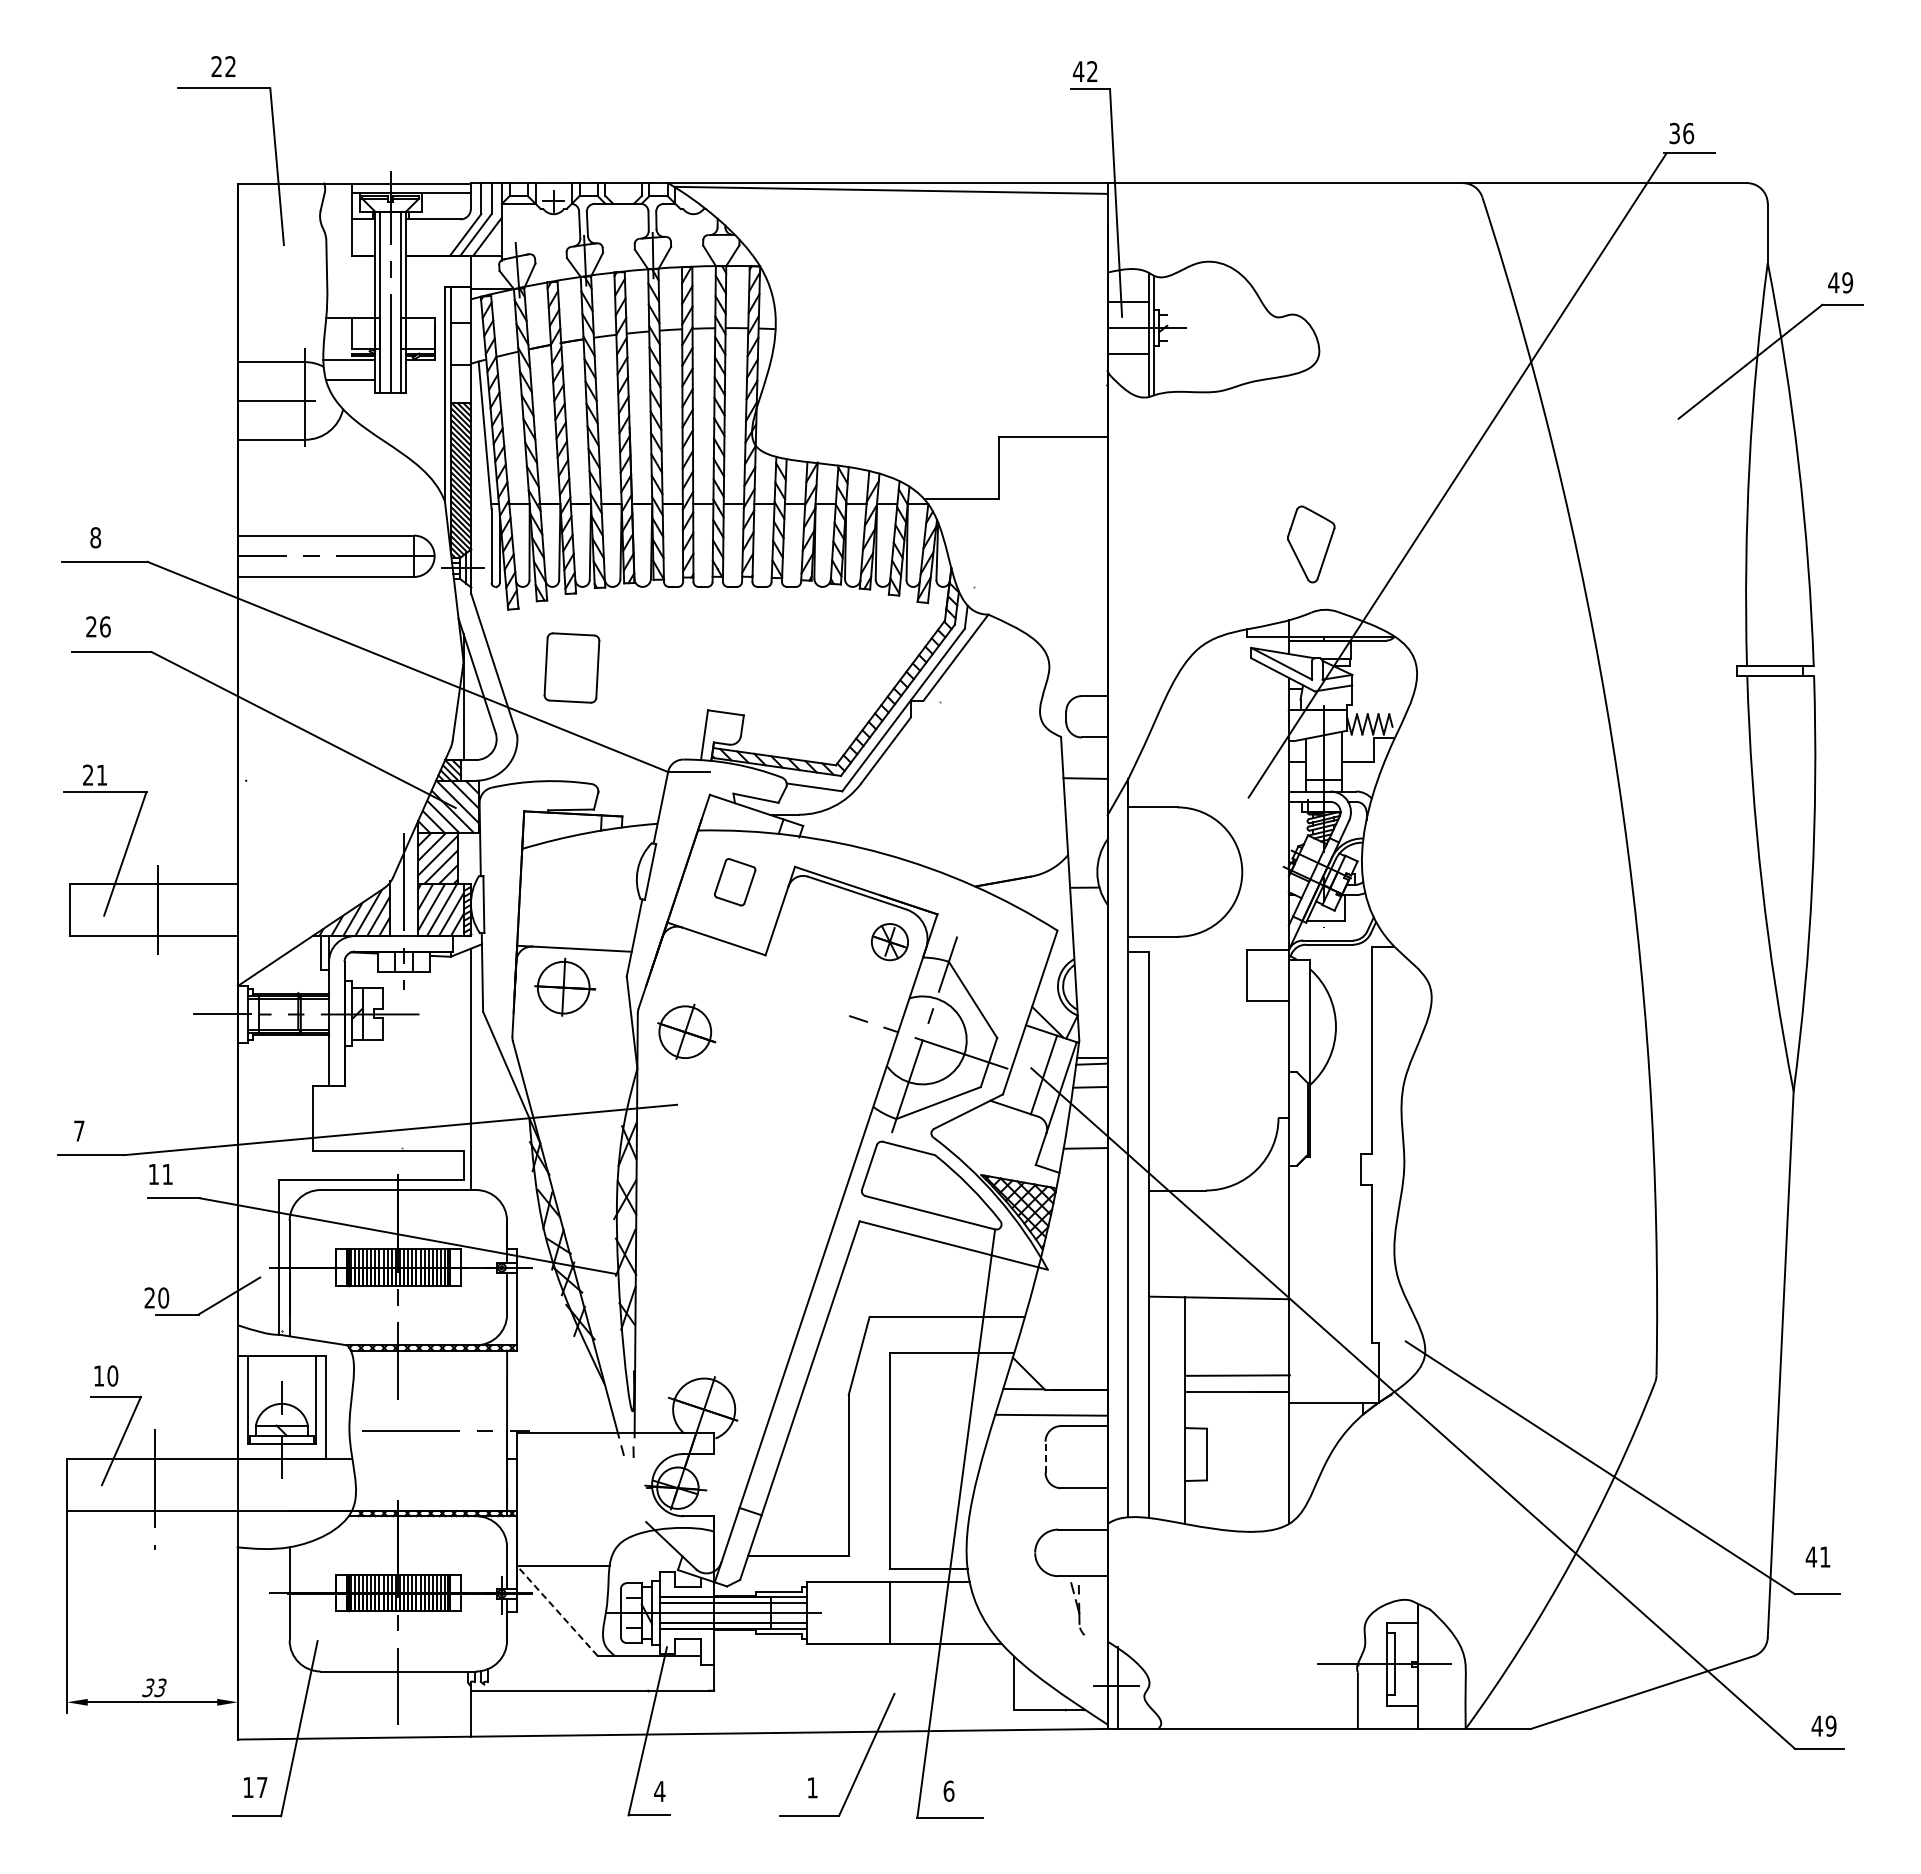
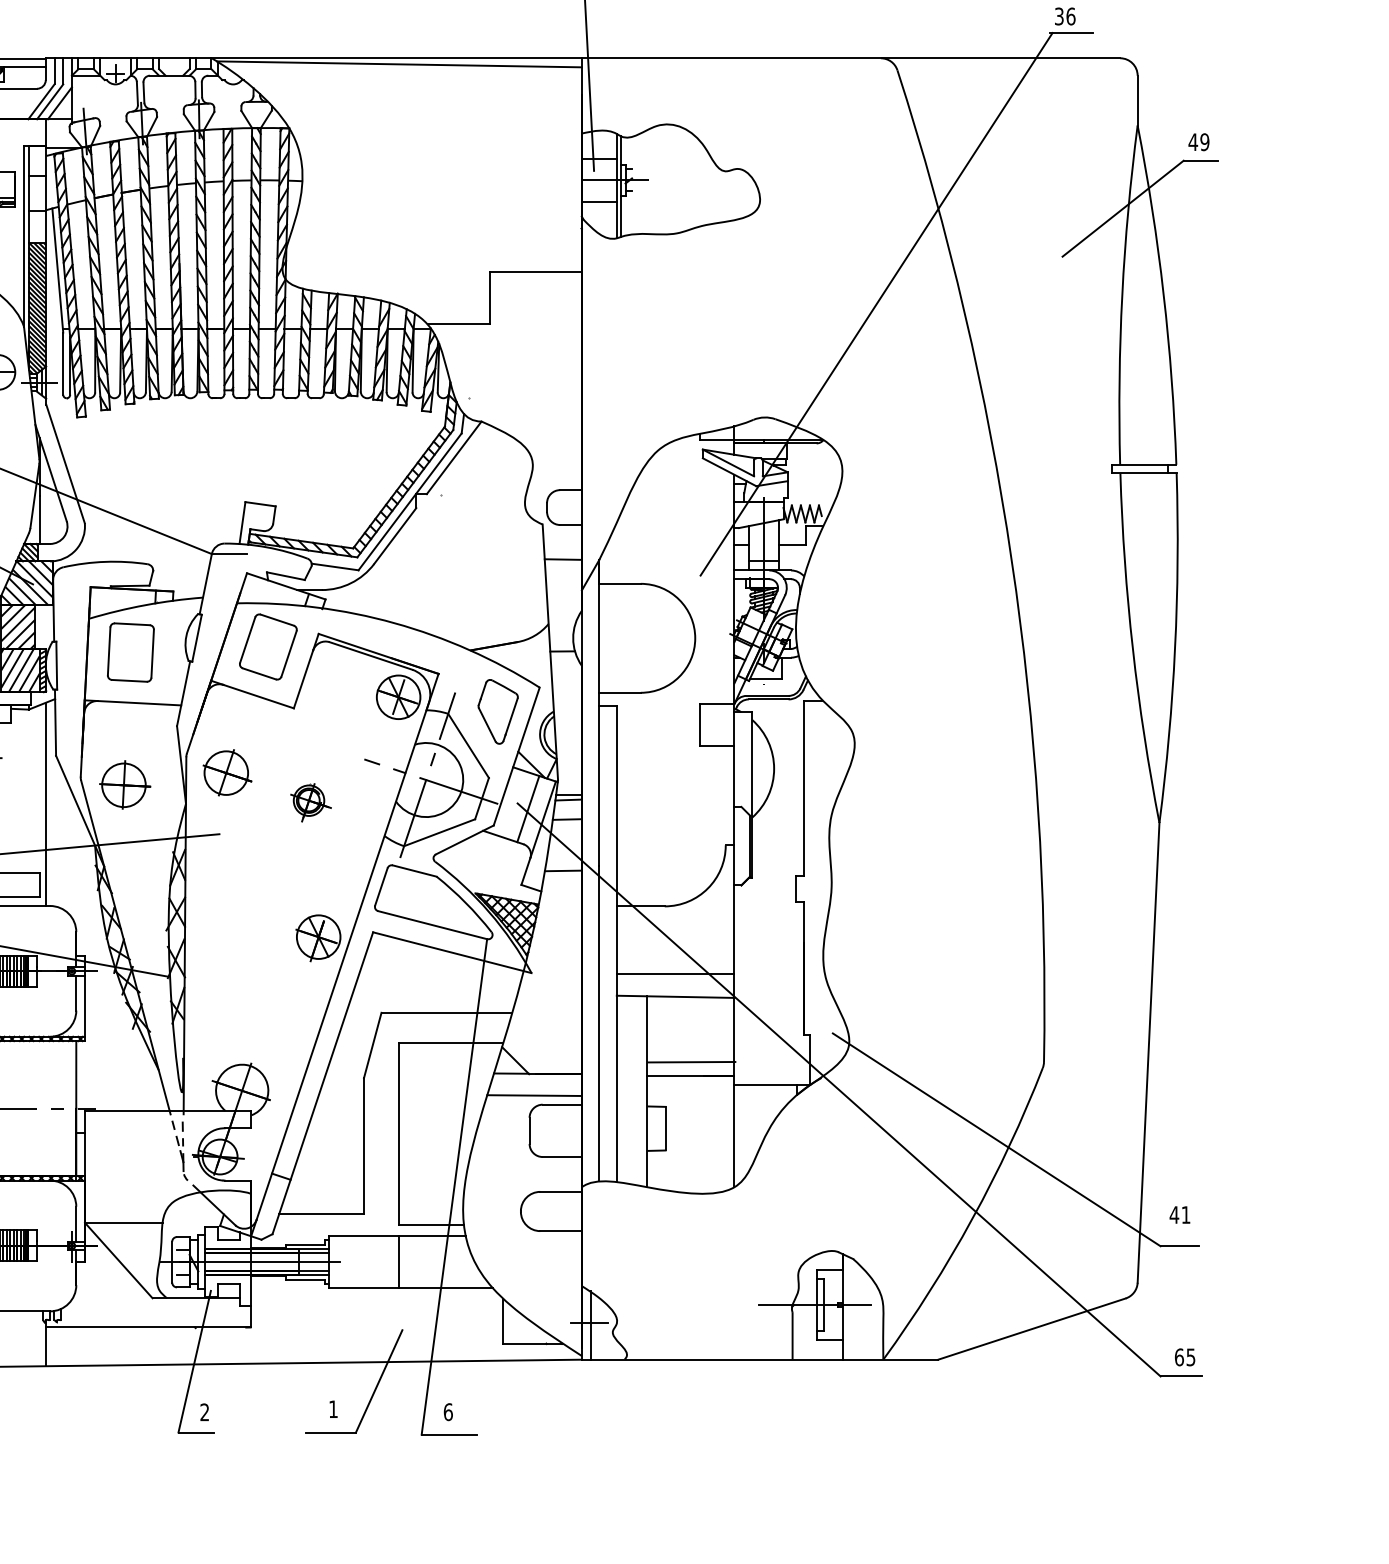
part: (1311, 544) -> (498, 711), moved
part: (571, 667) -> (130, 652), moved
part: (734, 881) -> (267, 646), size x1.67
part: (889, 941) -> (398, 696), size x1.43
part: (565, 986) -> (125, 784), moved
part: (785, 1067) -> (310, 802), added
part: (794, 1228) -> (318, 938), added
line: (1218, 1270) -> (675, 973), added
line: (1045, 1457) -> (529, 1131), dashed -> solid
part: (1077, 1608) -> (181, 1158), moved
line: (557, 1610) -> (118, 1259), dashed -> solid
text: (1823, 1725) -> (1184, 1356), 49 -> 65
text: (659, 1790) -> (204, 1411), 4 -> 2

